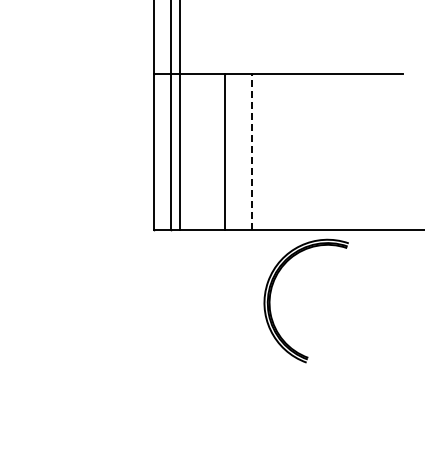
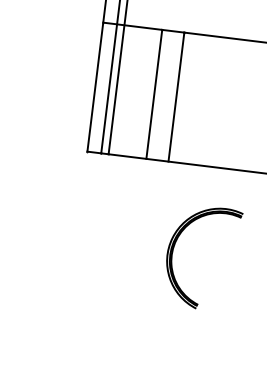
line: (252, 151) -> (176, 96), dashed -> solid
part: (271, 293) -> (174, 247), moved

